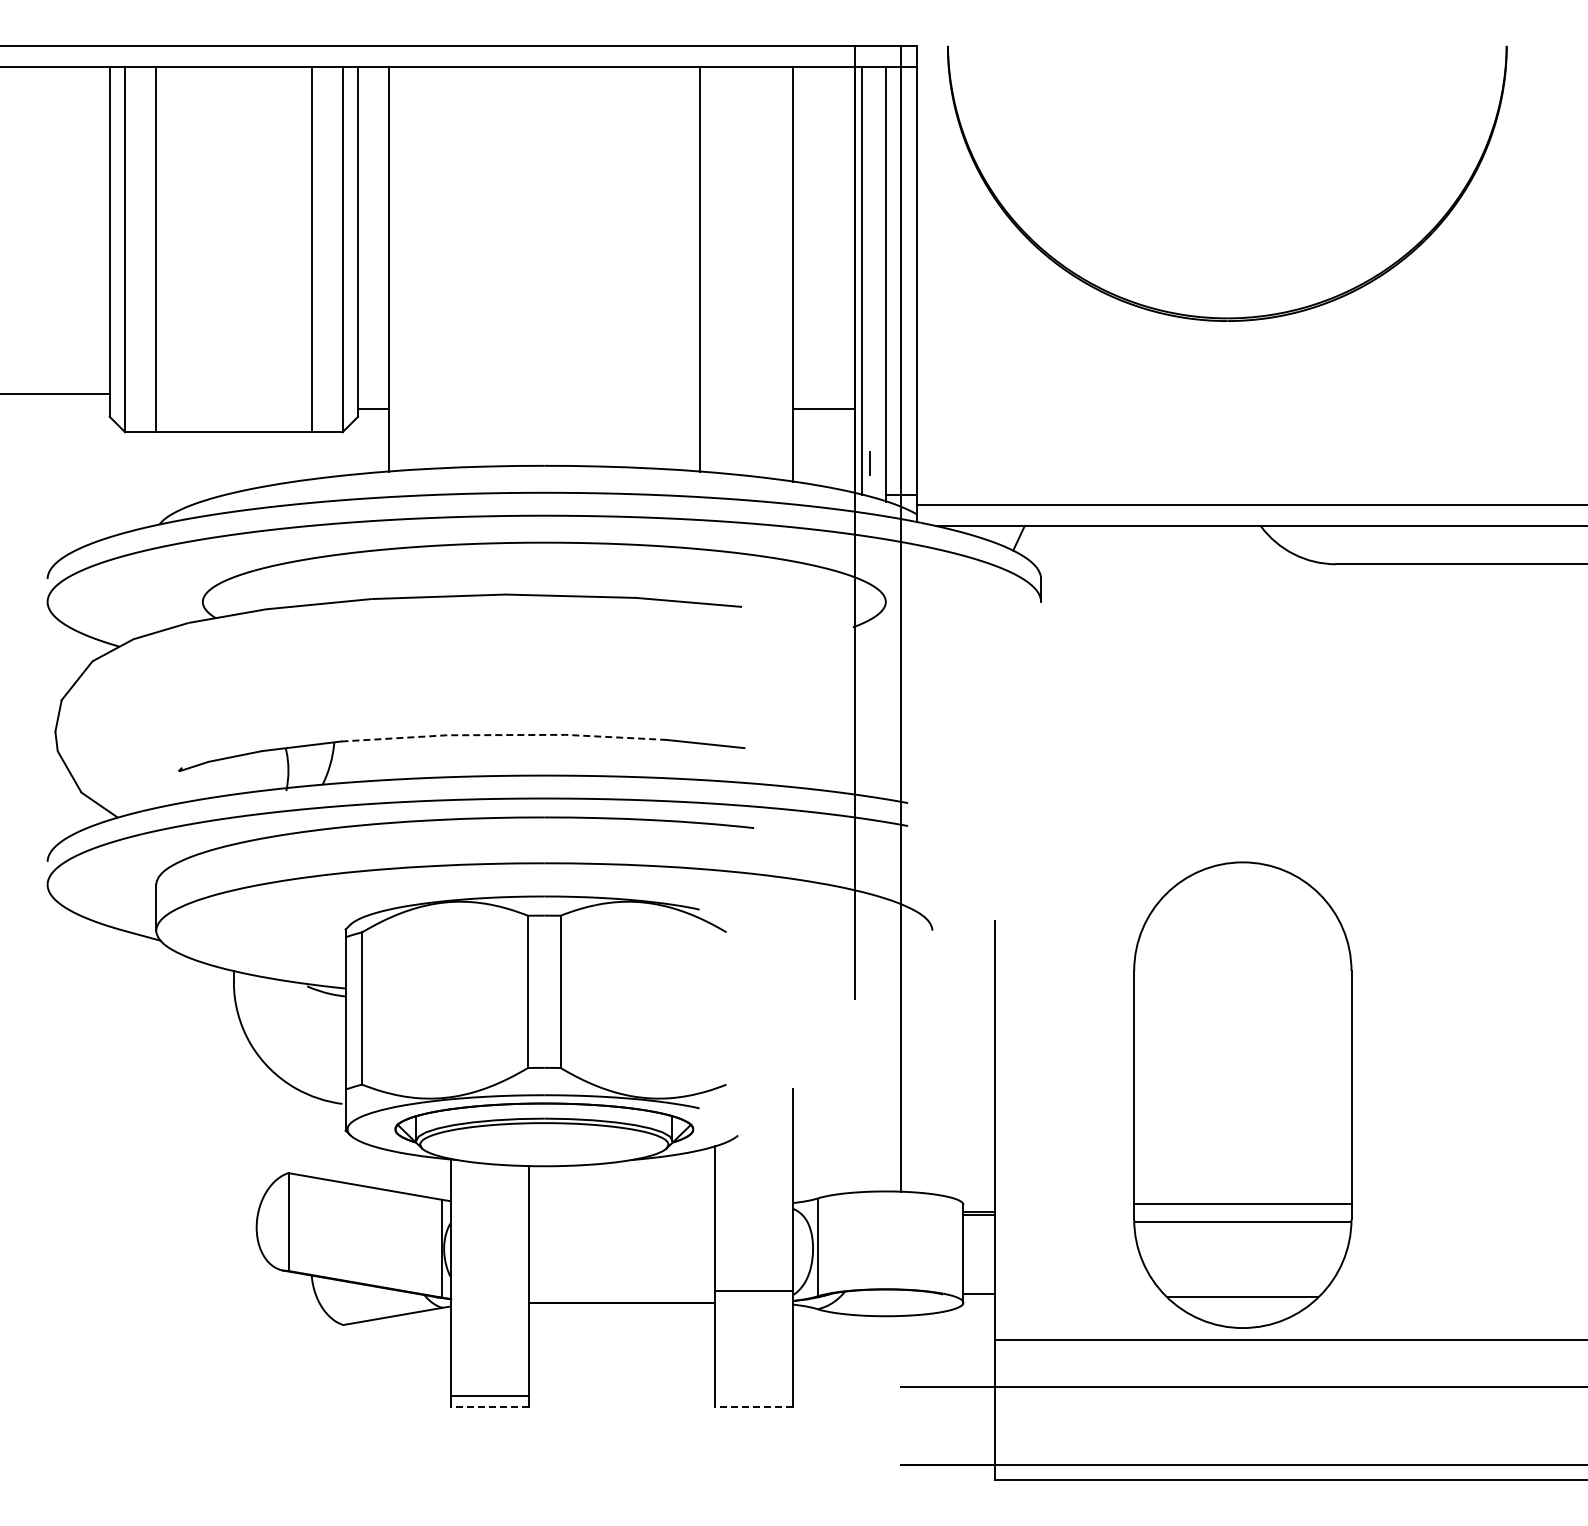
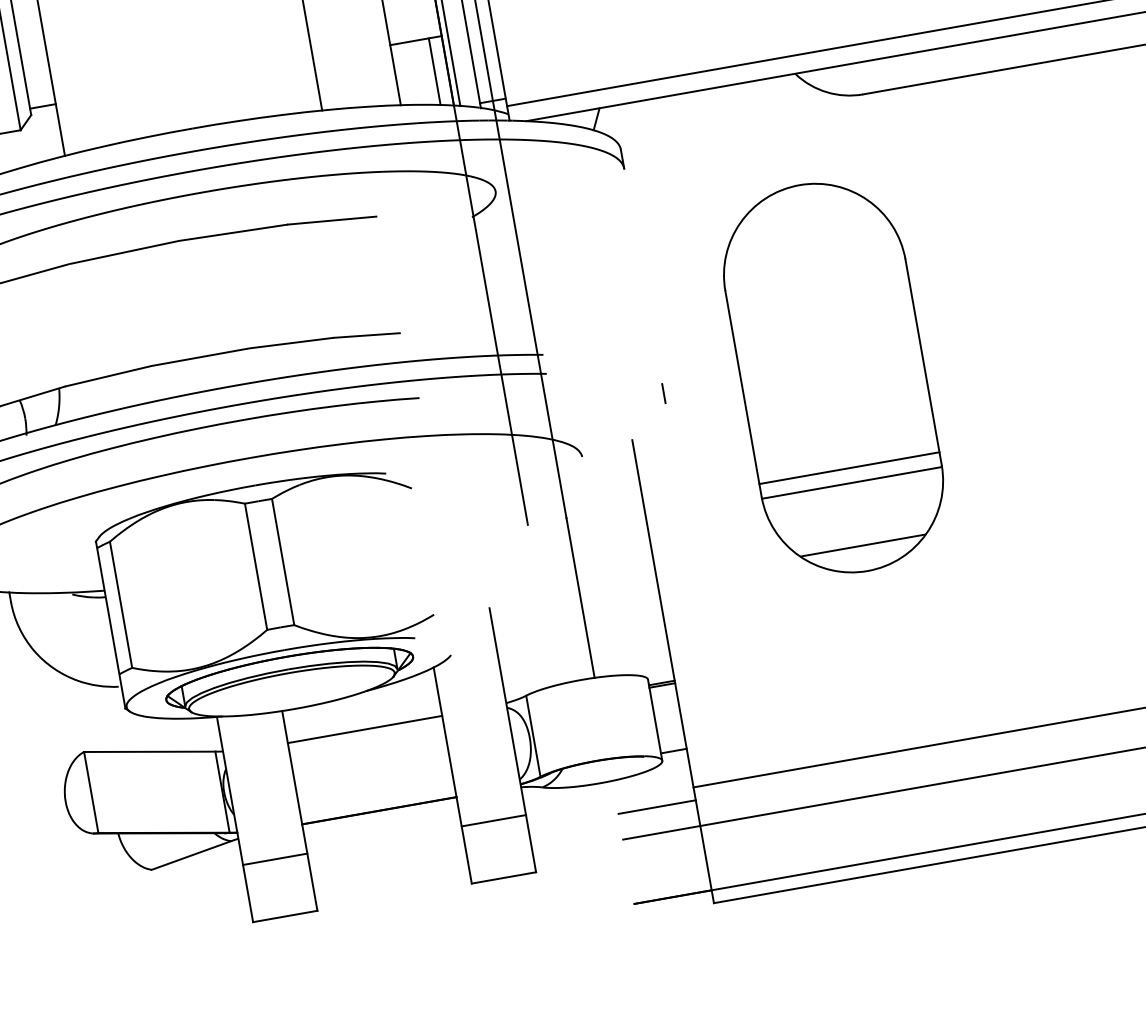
line: (839, 449) -> (434, 71), added
line: (869, 463) -> (663, 393), moved
line: (503, 735) -> (198, 357), dashed -> solid
part: (1242, 1094) -> (833, 377), moved
line: (621, 1204) -> (364, 729), added
line: (753, 1291) -> (493, 821), moved
line: (947, 1355) -> (656, 806), added
line: (489, 1396) -> (274, 859), moved
line: (490, 1407) -> (285, 916), dashed -> solid
line: (753, 1407) -> (503, 878), dashed -> solid

